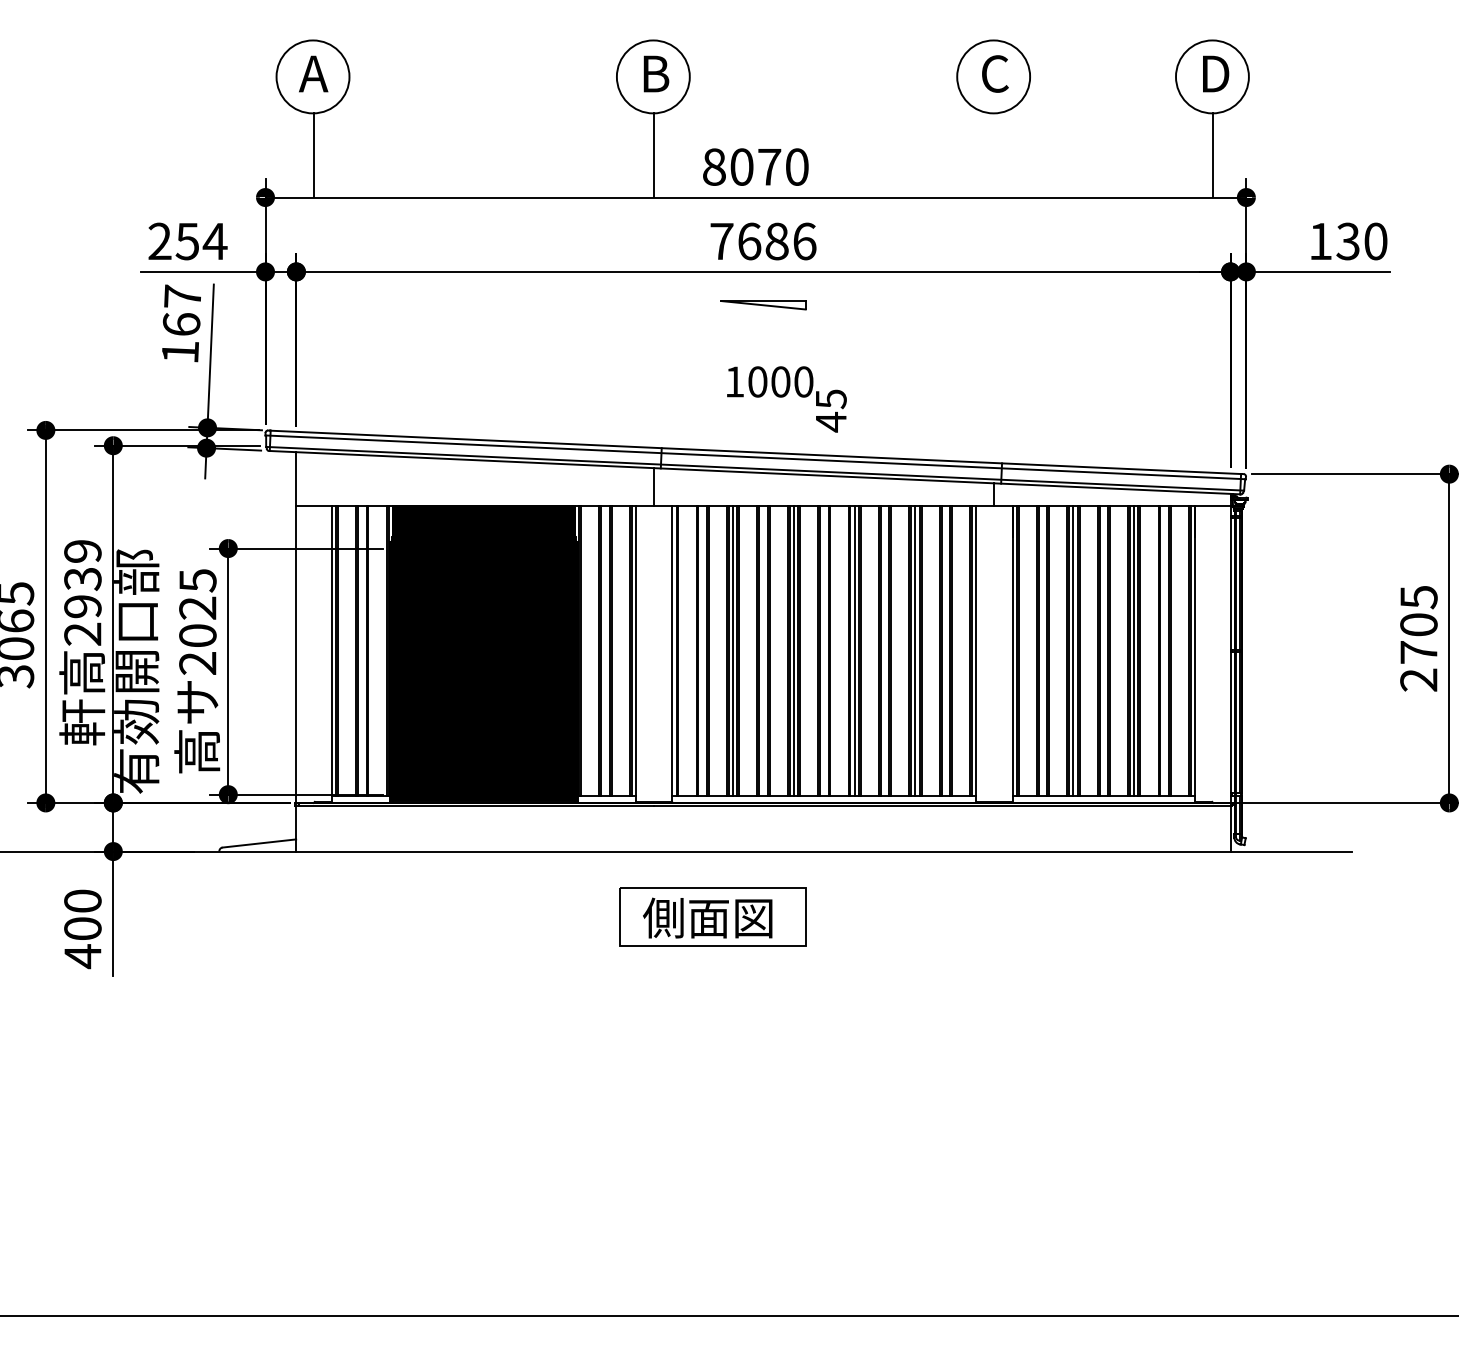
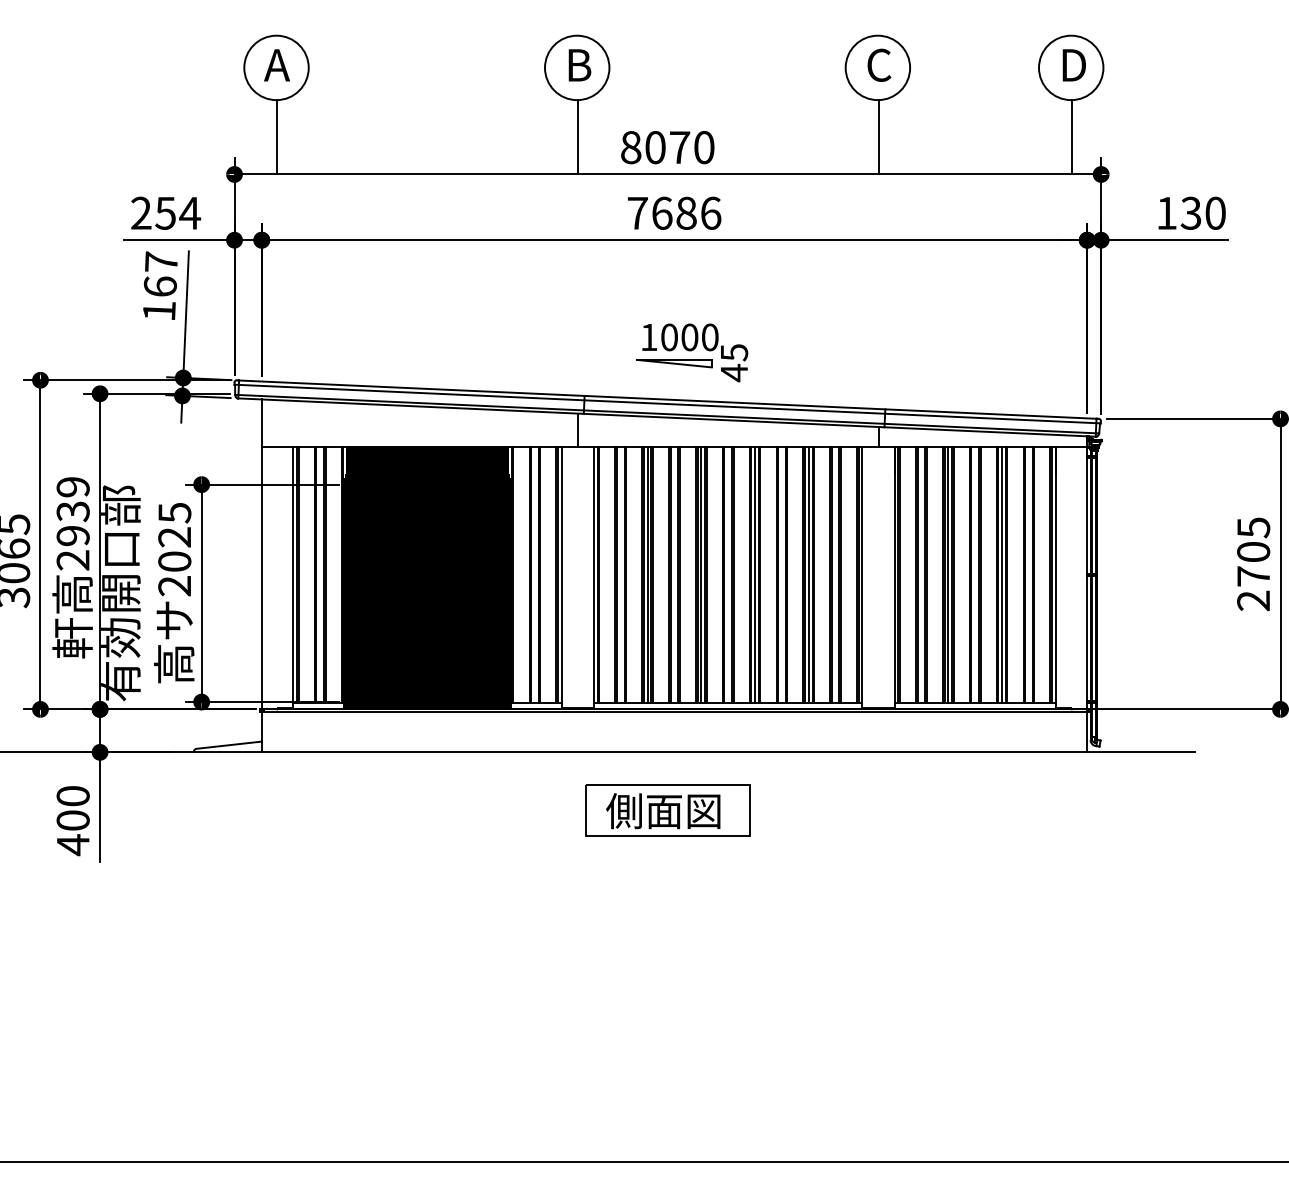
line: (994, 155) -> (878, 137), added
part: (763, 305) -> (674, 363), moved
part: (712, 917) -> (667, 810), moved

